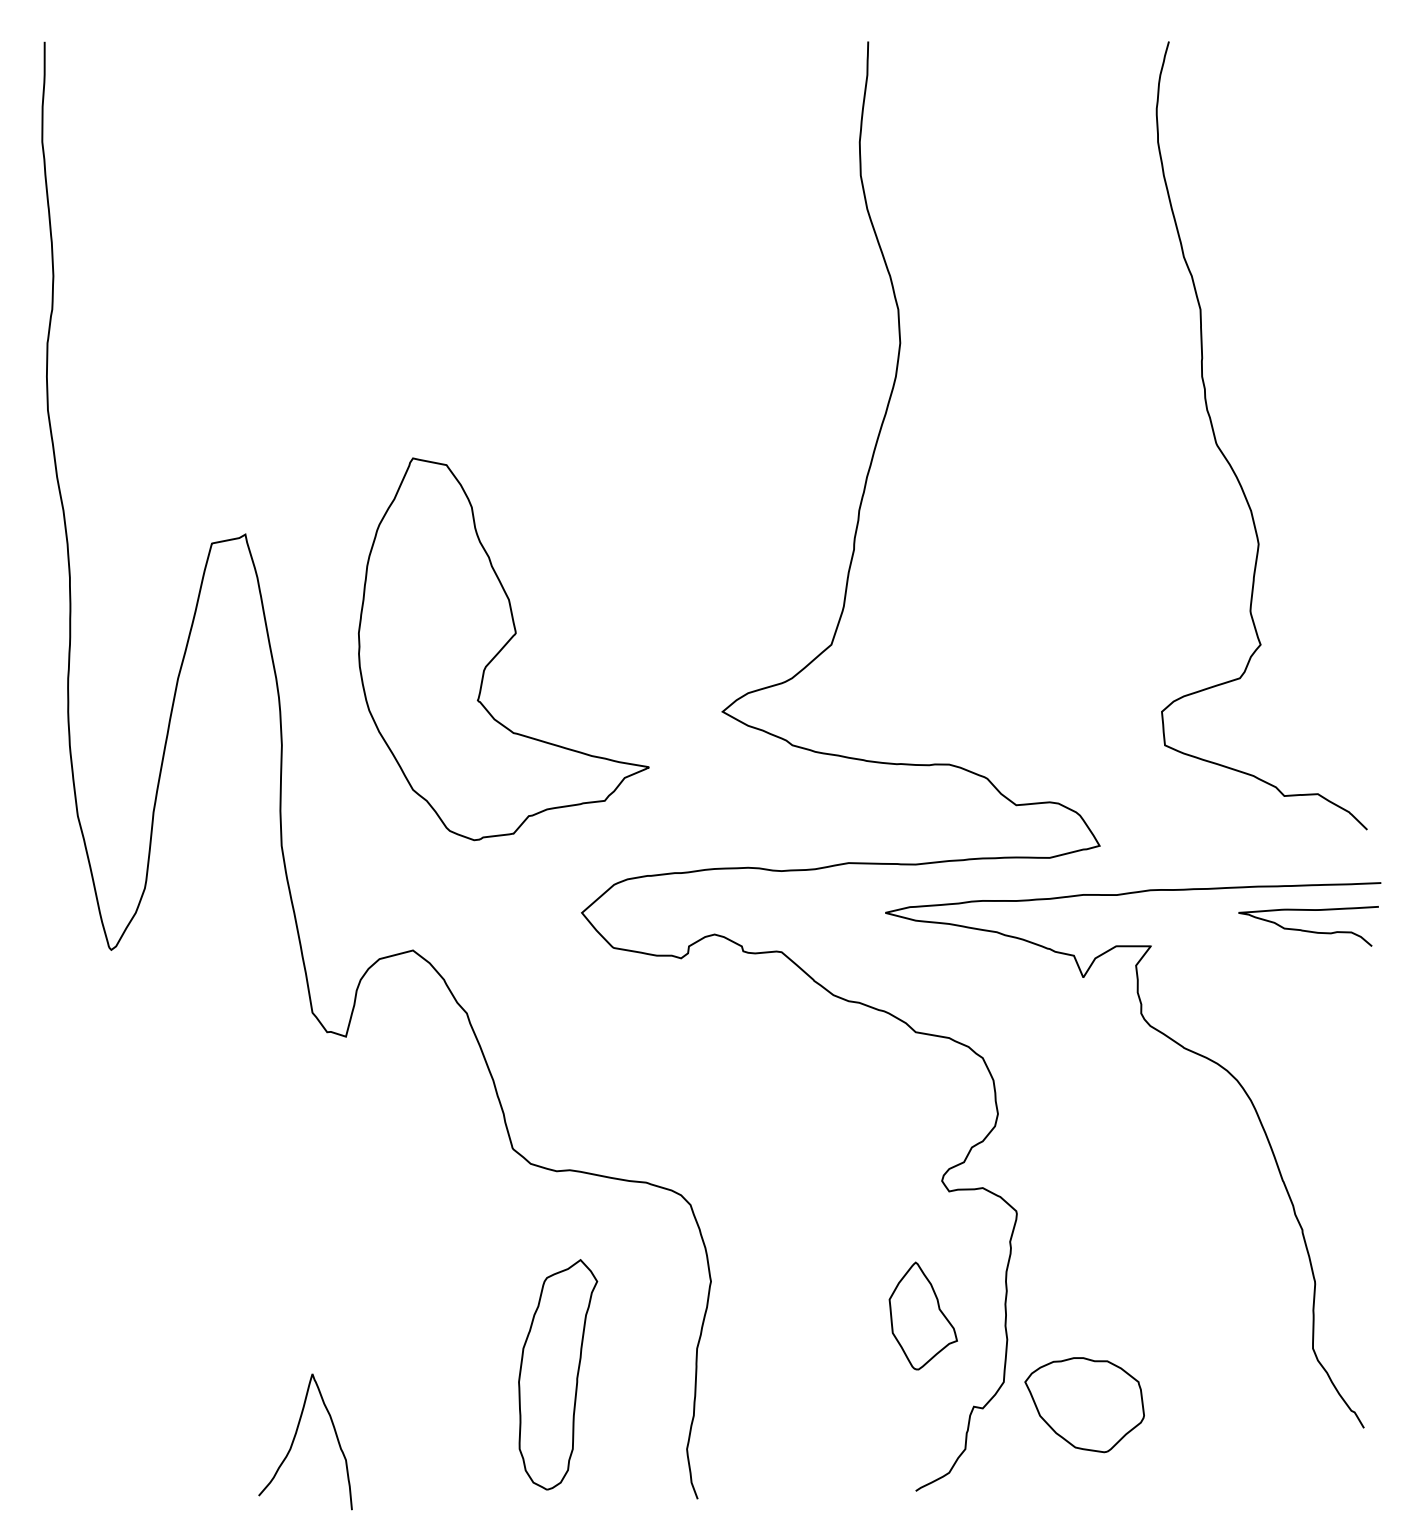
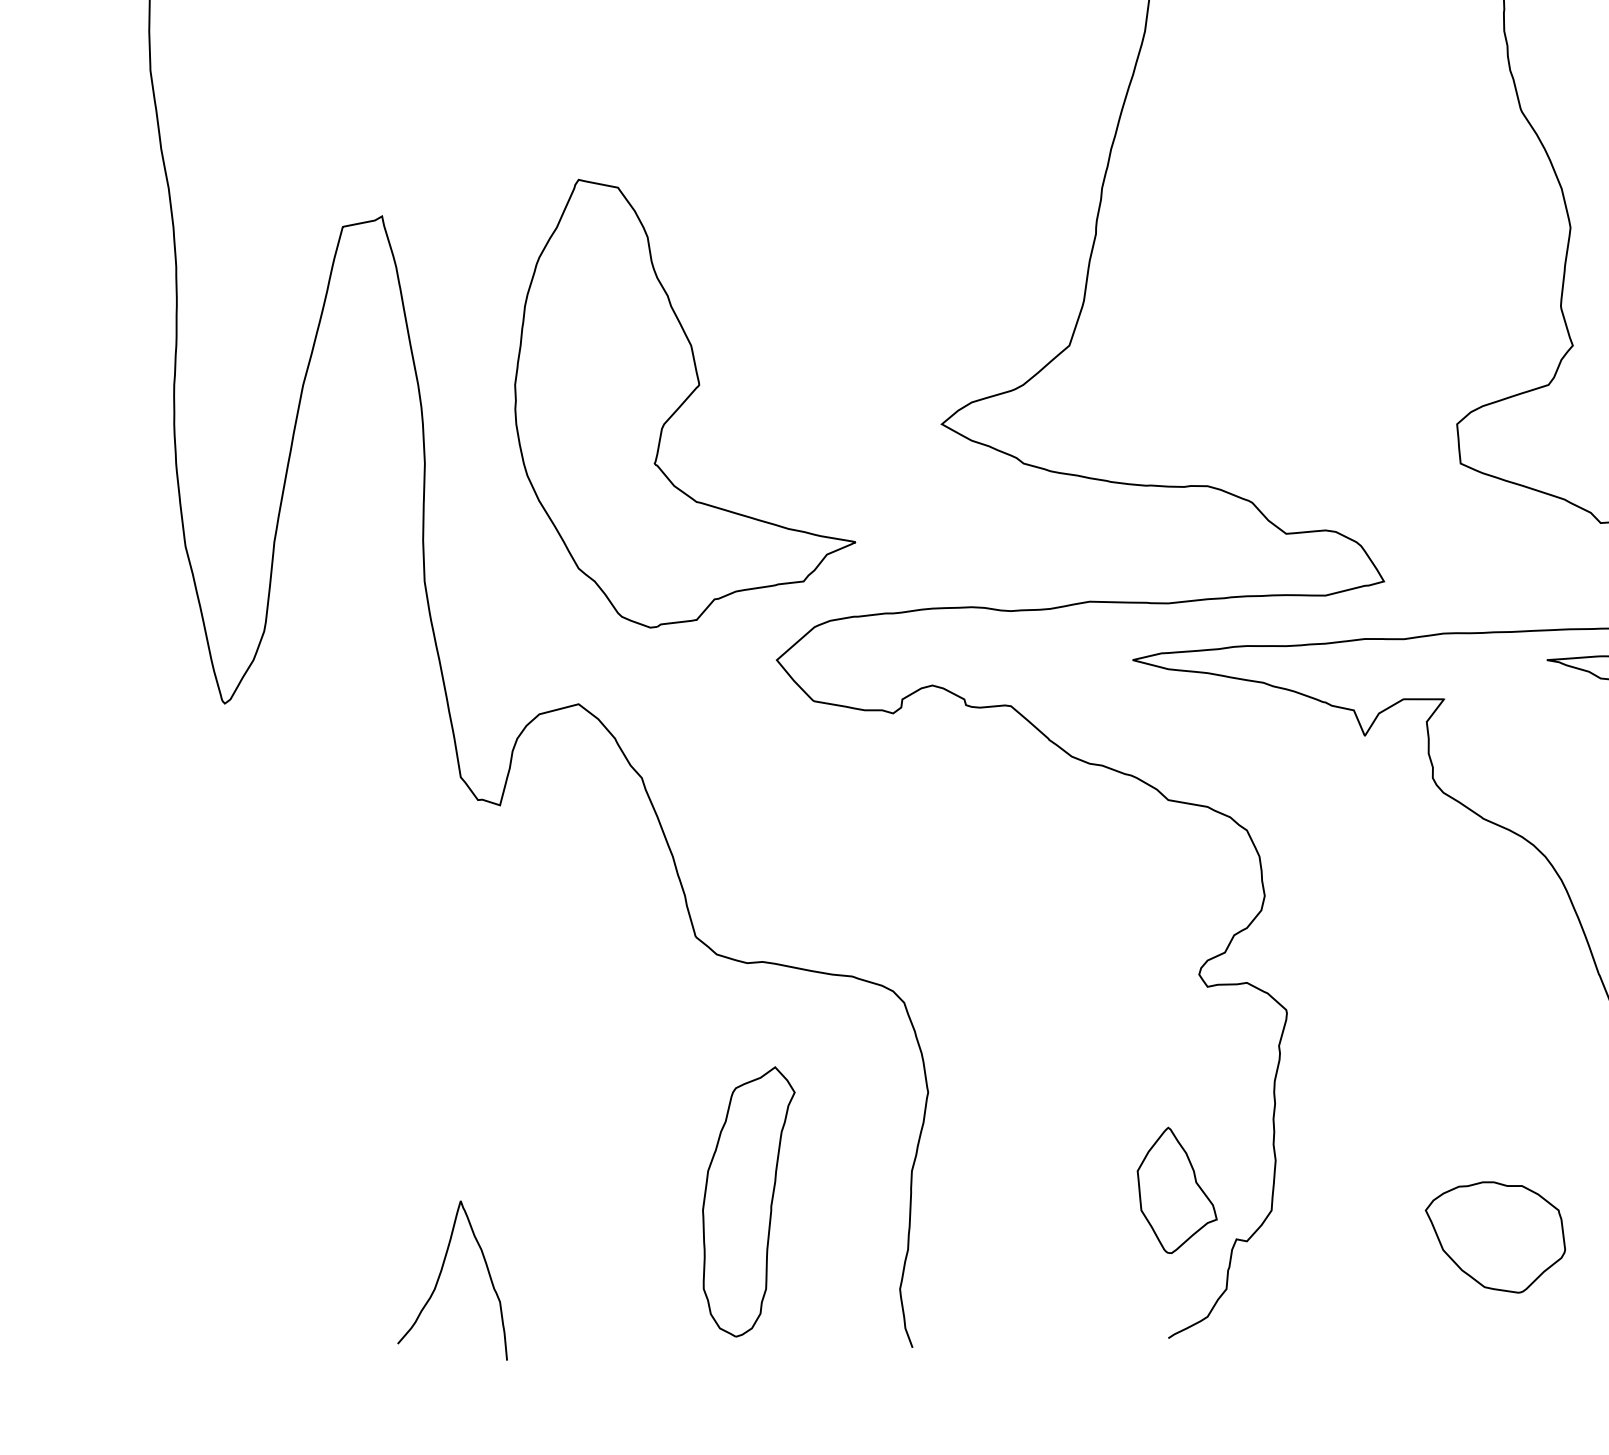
part: (503, 649) -> (684, 403), moved
part: (922, 1315) -> (1176, 1189), moved
part: (1084, 1405) -> (1495, 1237), moved

